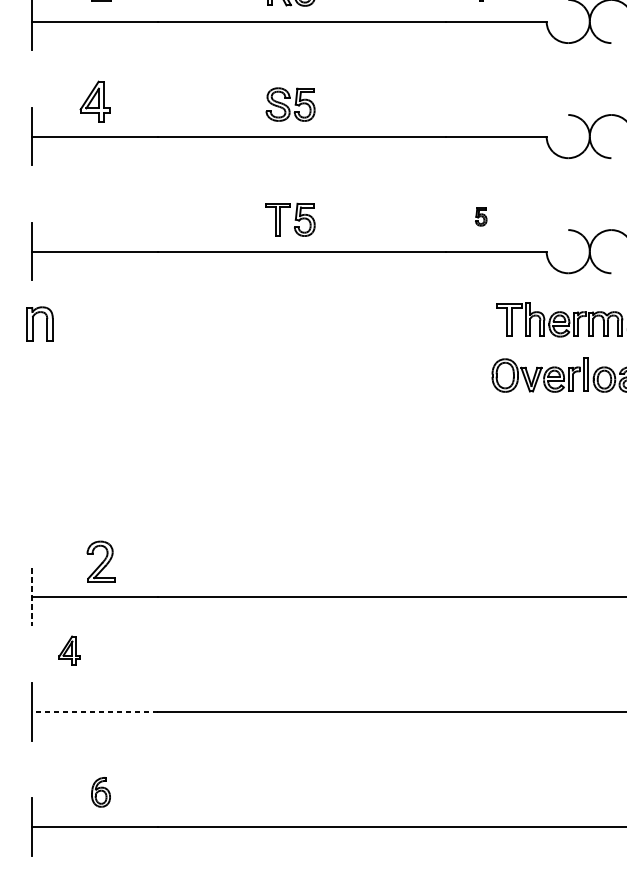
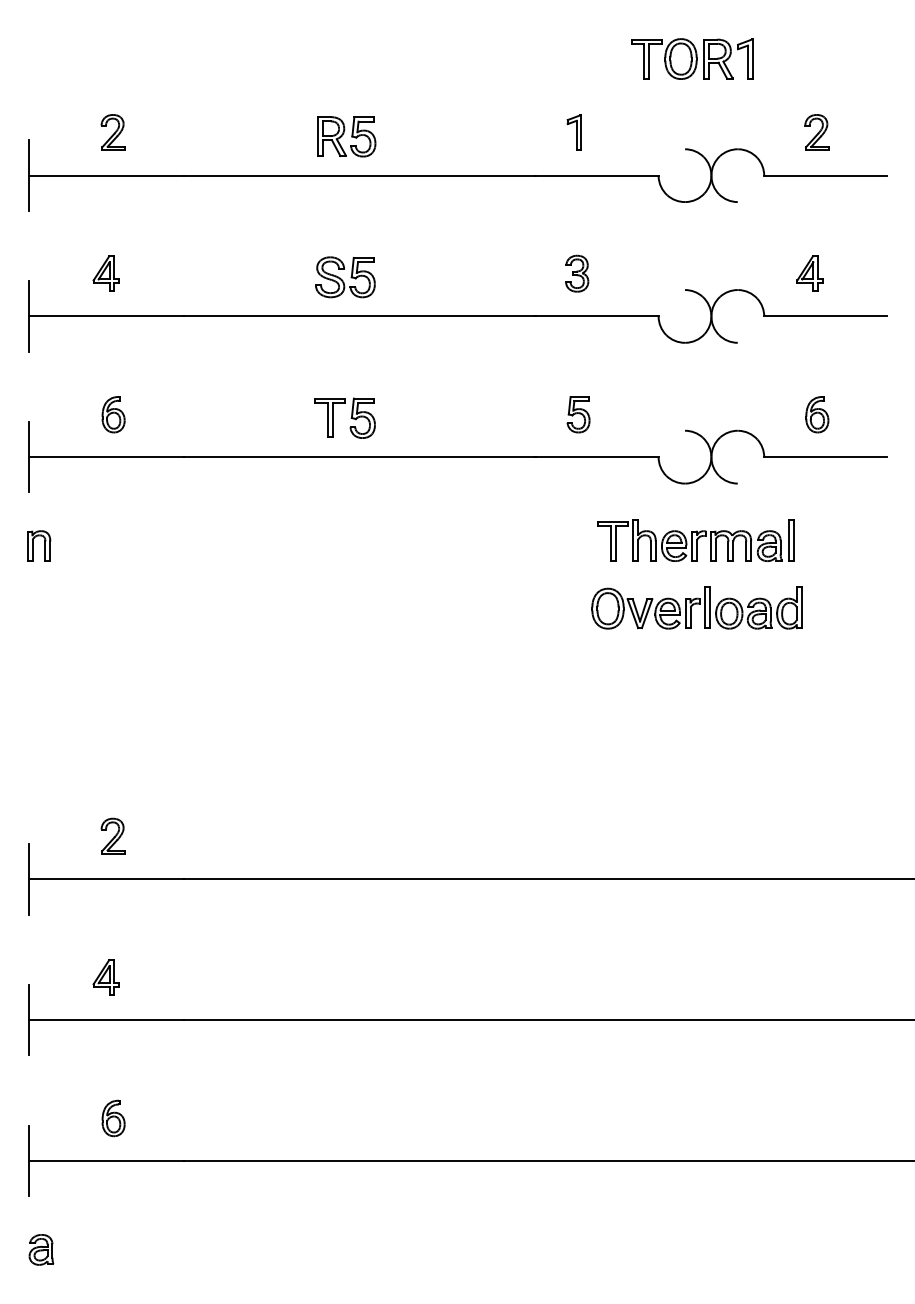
part: (94, 101) -> (105, 273), size x0.71
part: (480, 101) -> (577, 273), added
part: (100, 216) -> (113, 414), added
part: (481, 216) -> (578, 414), size x1.67
part: (40, 323) -> (39, 545), size x0.71
part: (100, 560) -> (112, 835), size x0.71
line: (31, 596) -> (28, 879), dashed -> solid
part: (69, 650) -> (105, 977), moved
line: (94, 712) -> (105, 1020), dashed -> solid

